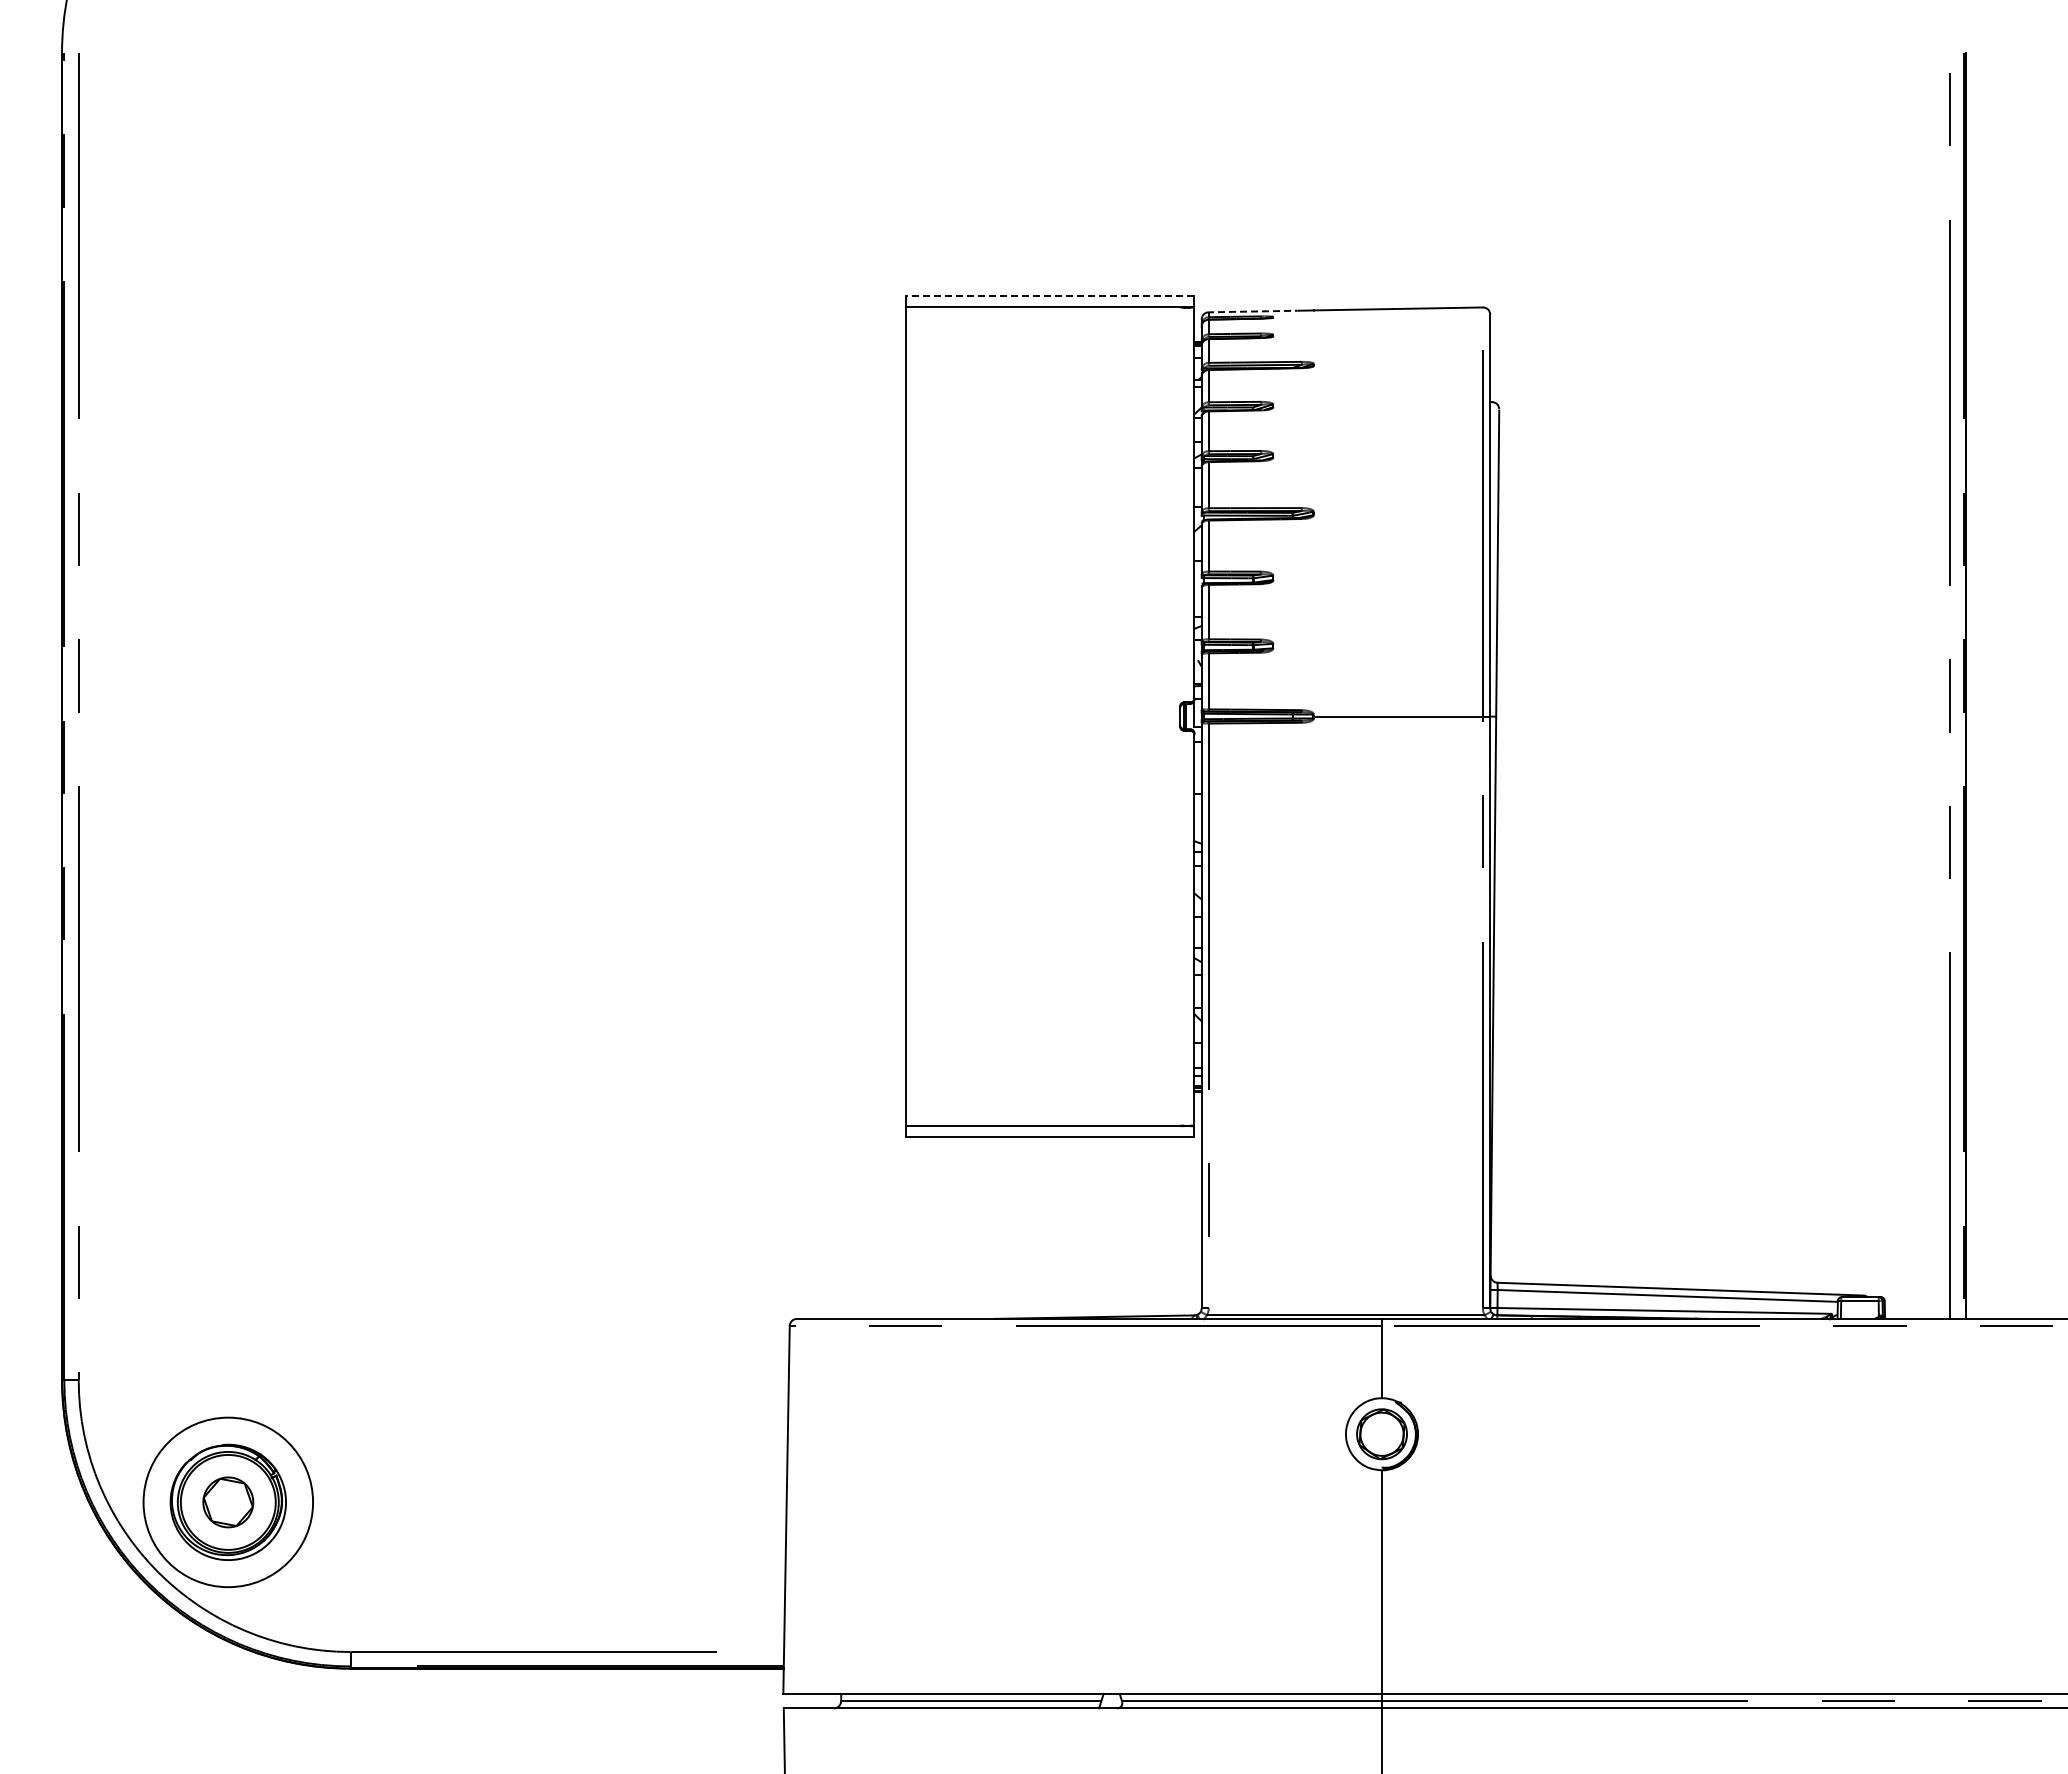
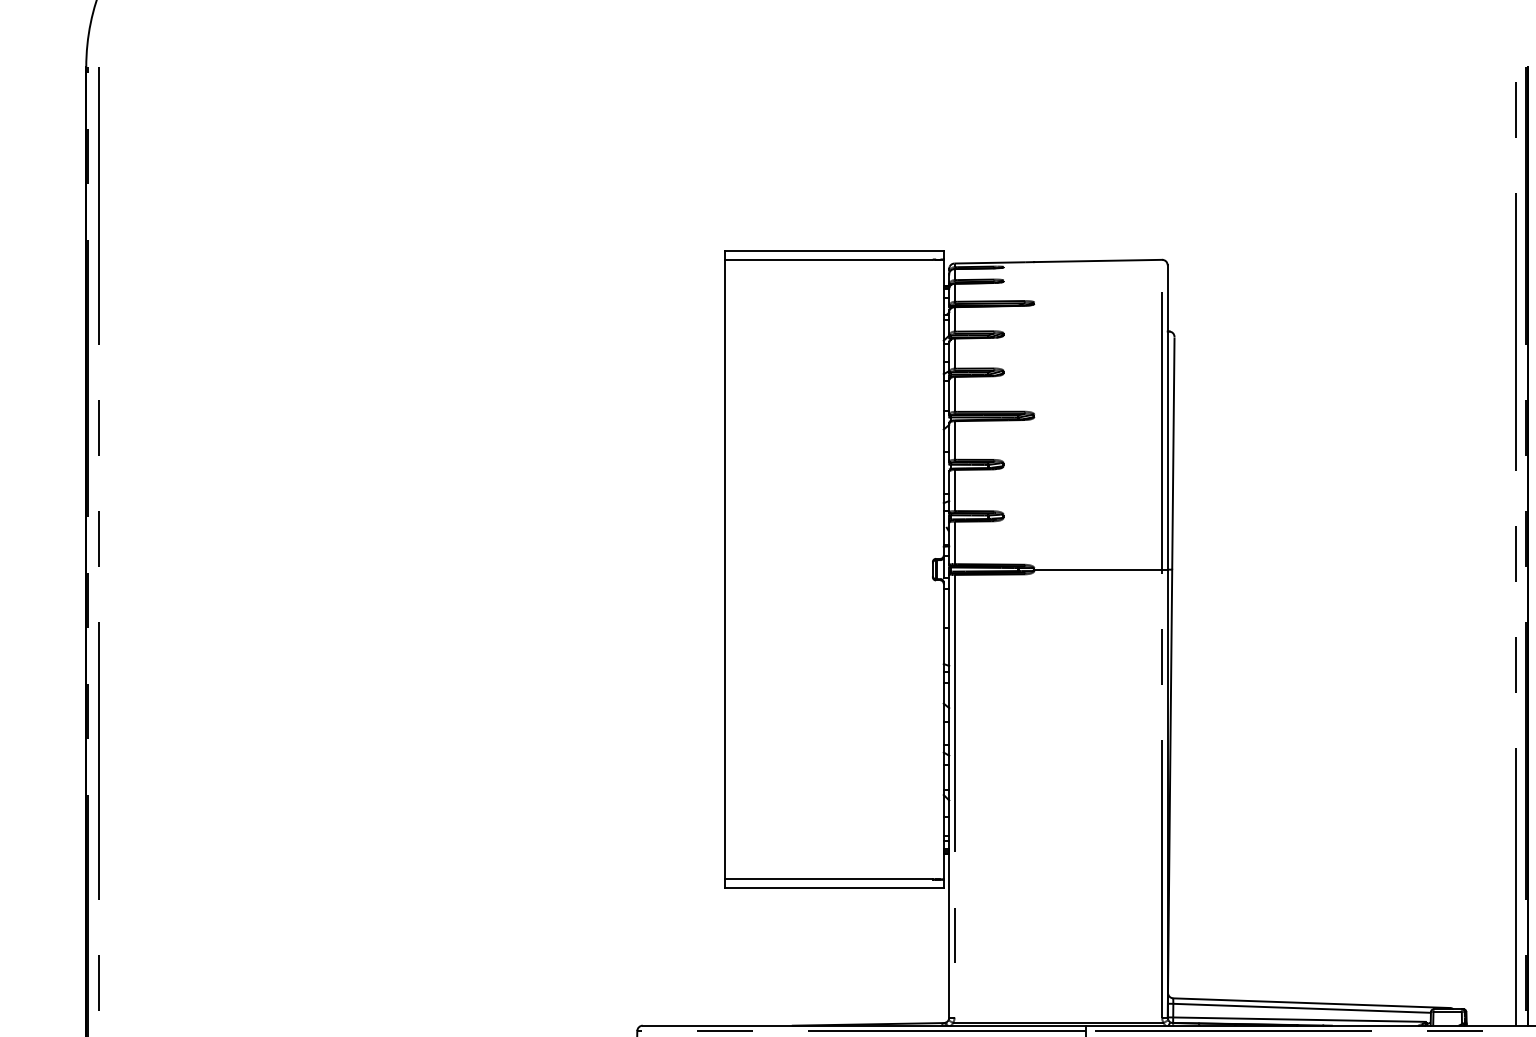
line: (1049, 296) -> (833, 251), dashed -> solid
line: (1256, 311) -> (990, 262), dashed -> solid

